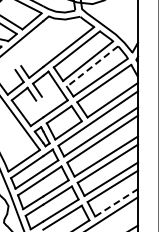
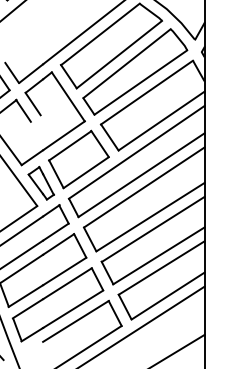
line: (92, 66) -> (126, 63), dashed -> solid
line: (117, 202) -> (169, 295), dashed -> solid

